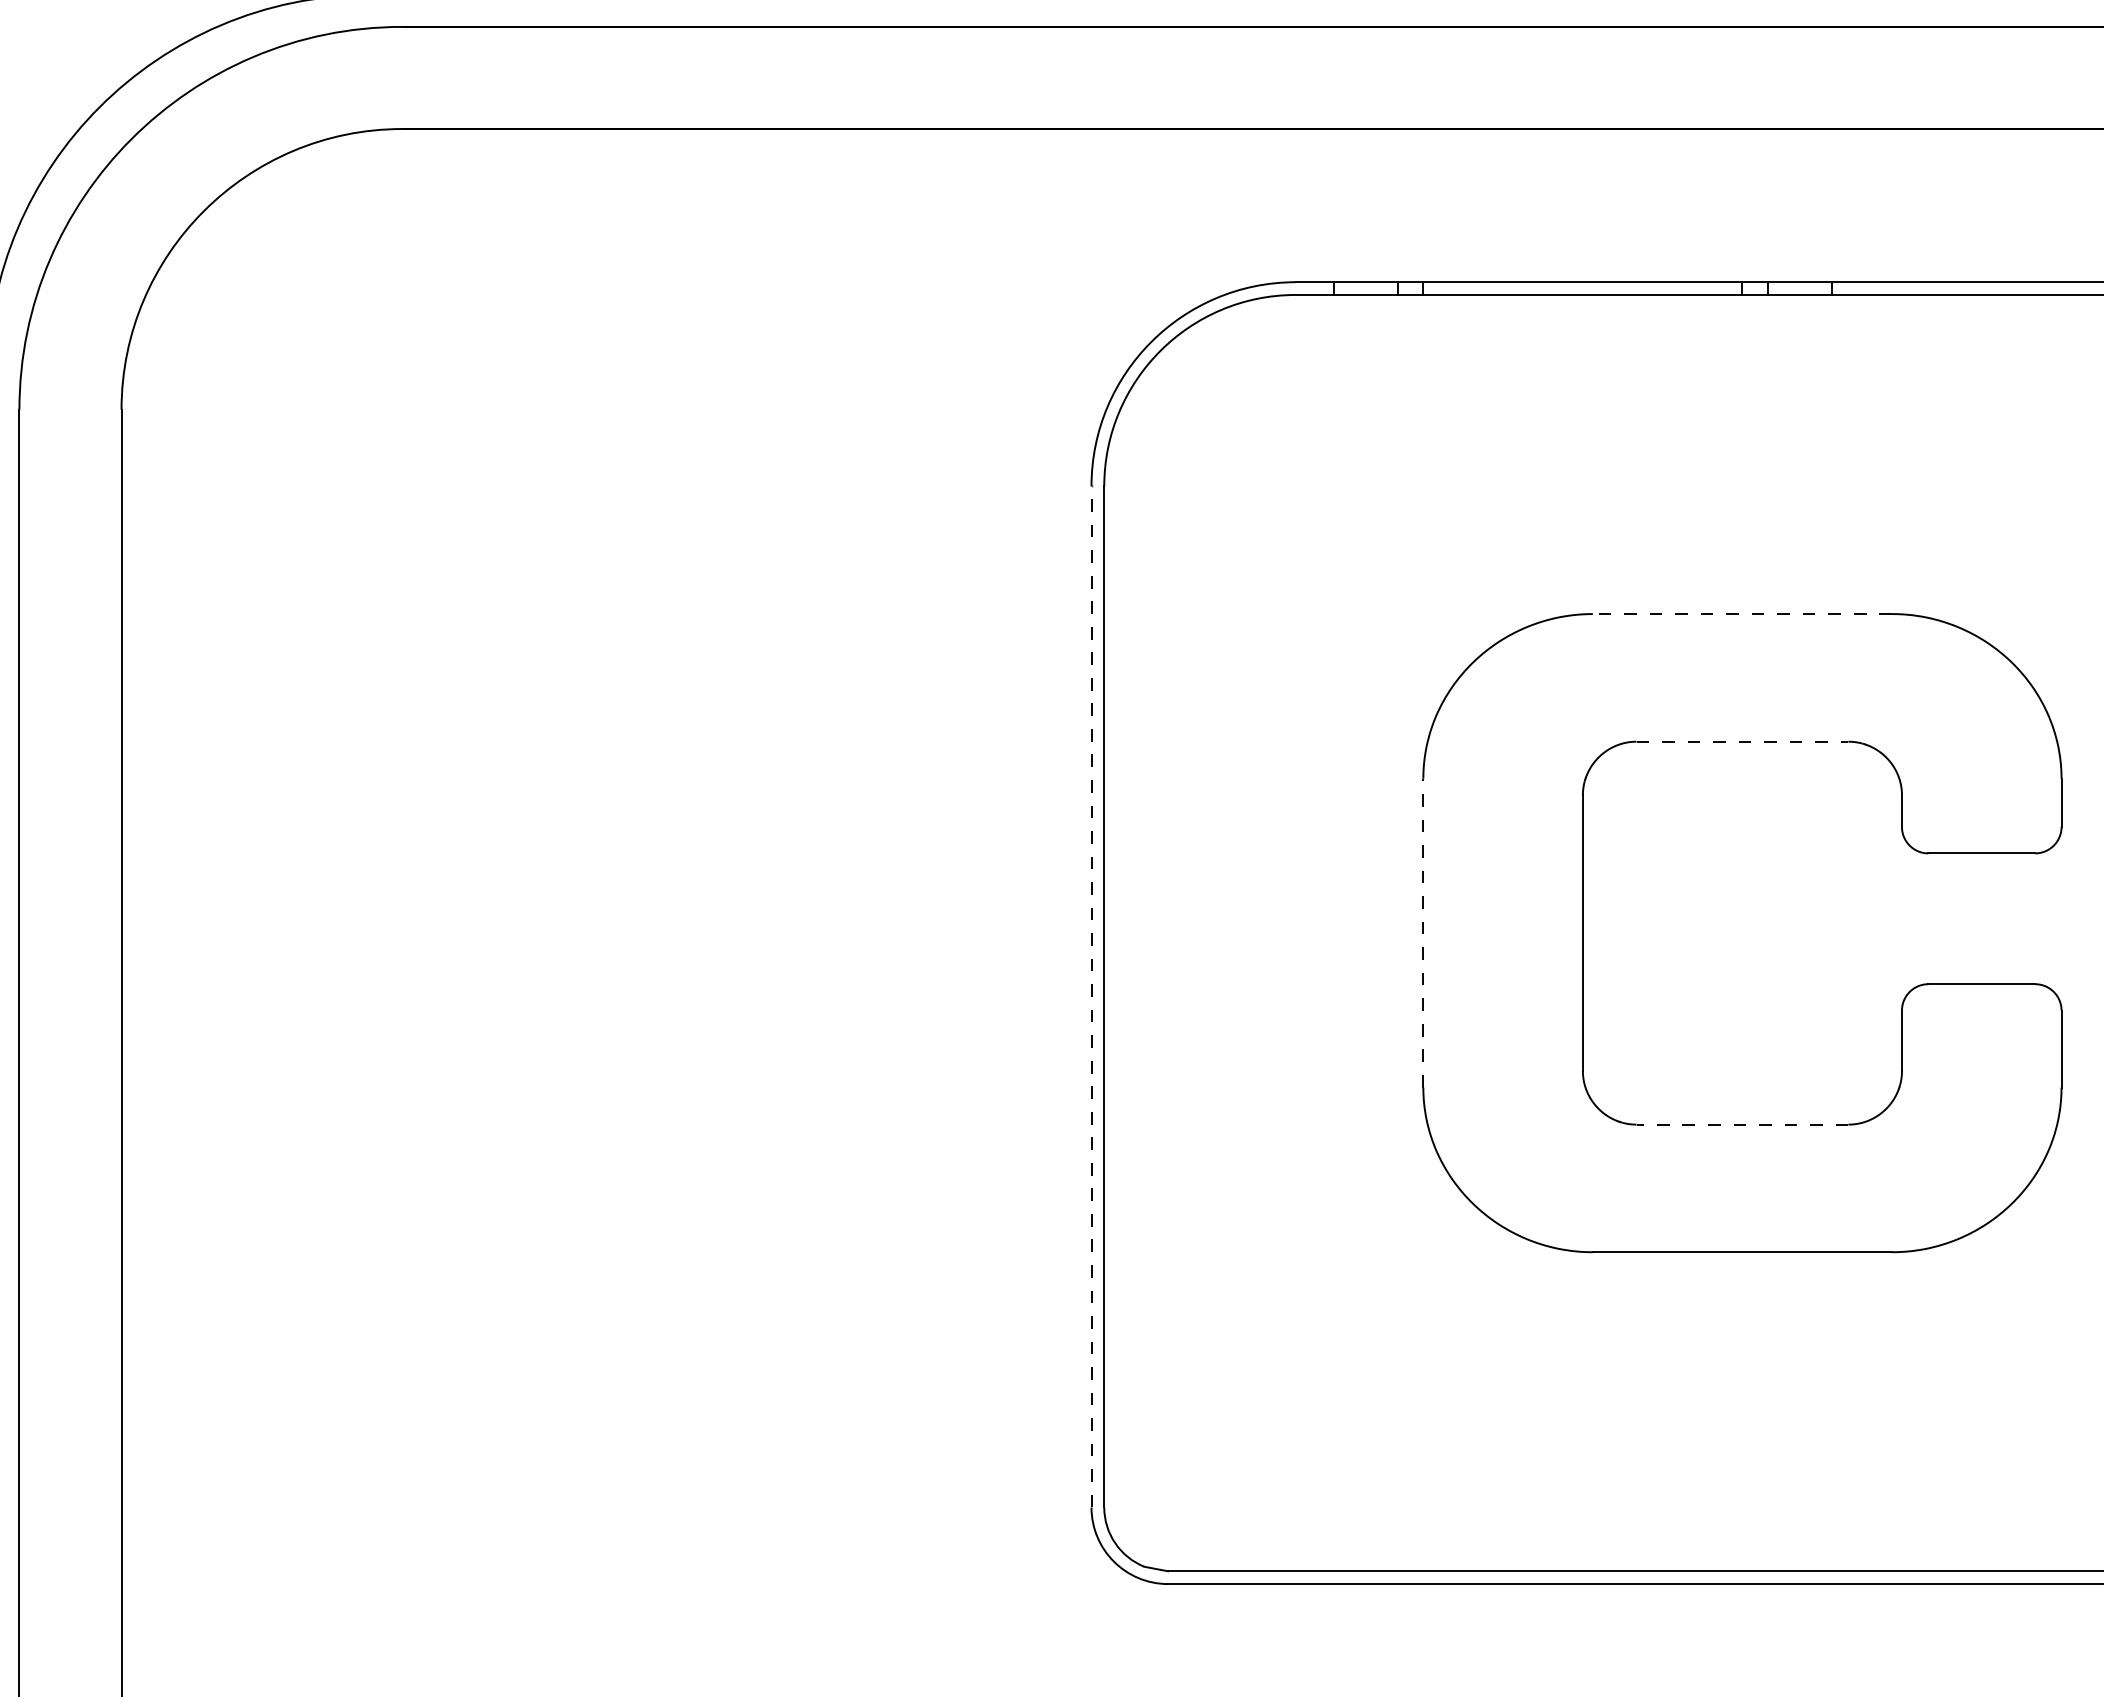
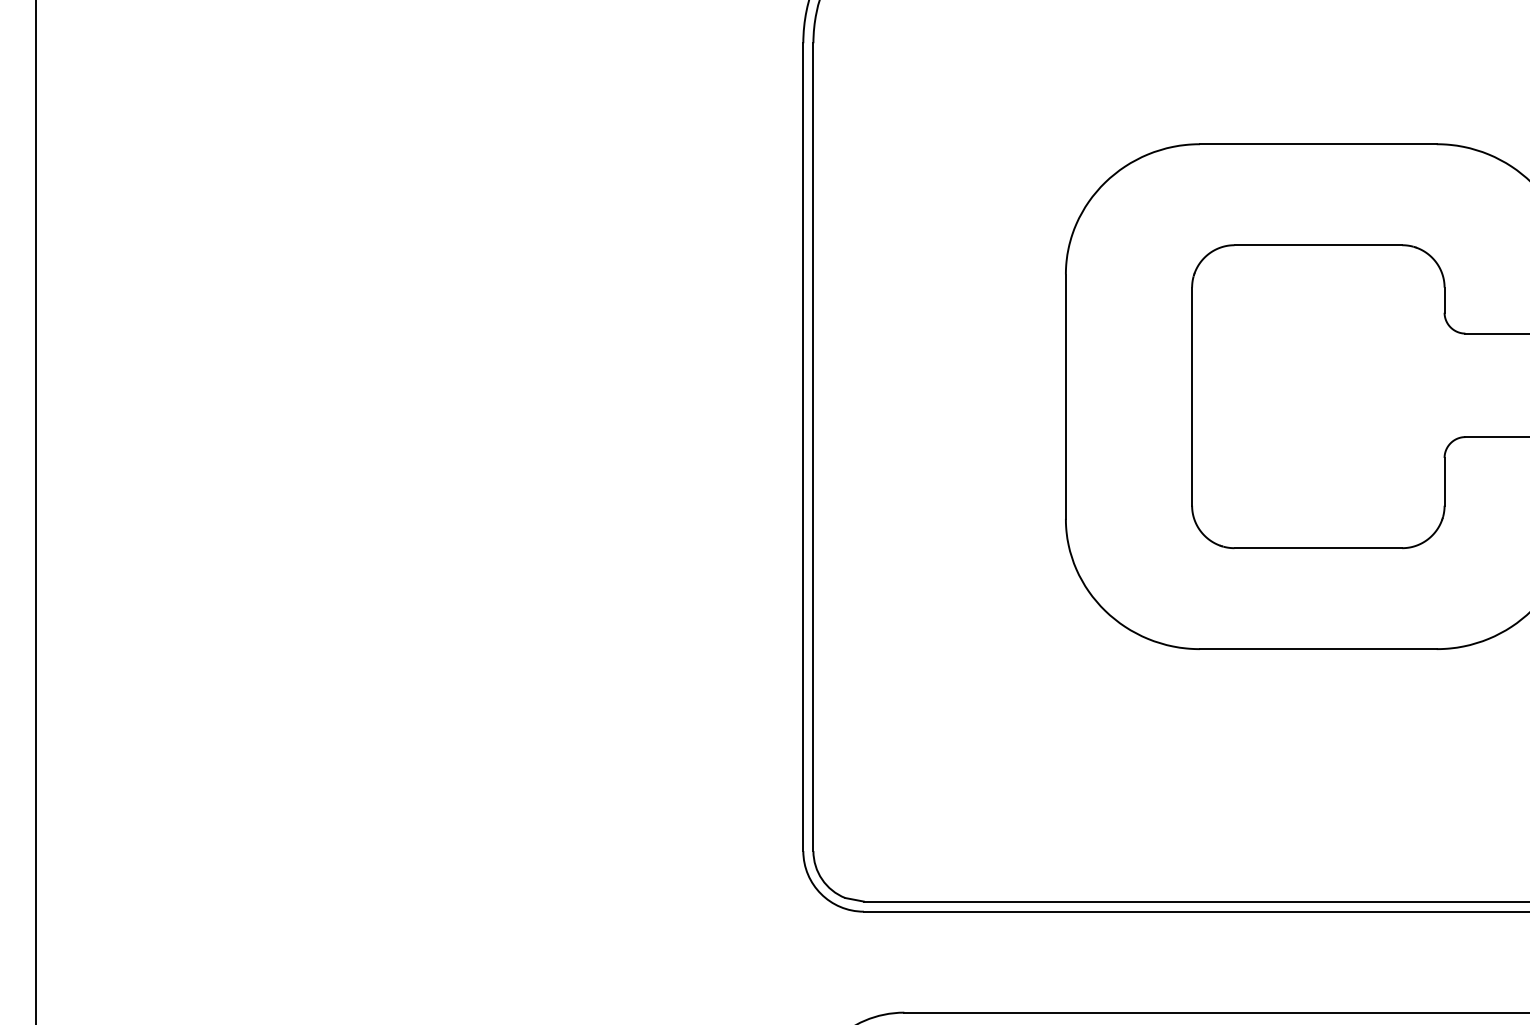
line: (1742, 614) -> (1318, 144), dashed -> solid
line: (1742, 741) -> (1318, 245), dashed -> solid
line: (1423, 932) -> (1066, 396), dashed -> solid
line: (1091, 996) -> (803, 446), dashed -> solid
line: (1742, 1124) -> (1318, 548), dashed -> solid

